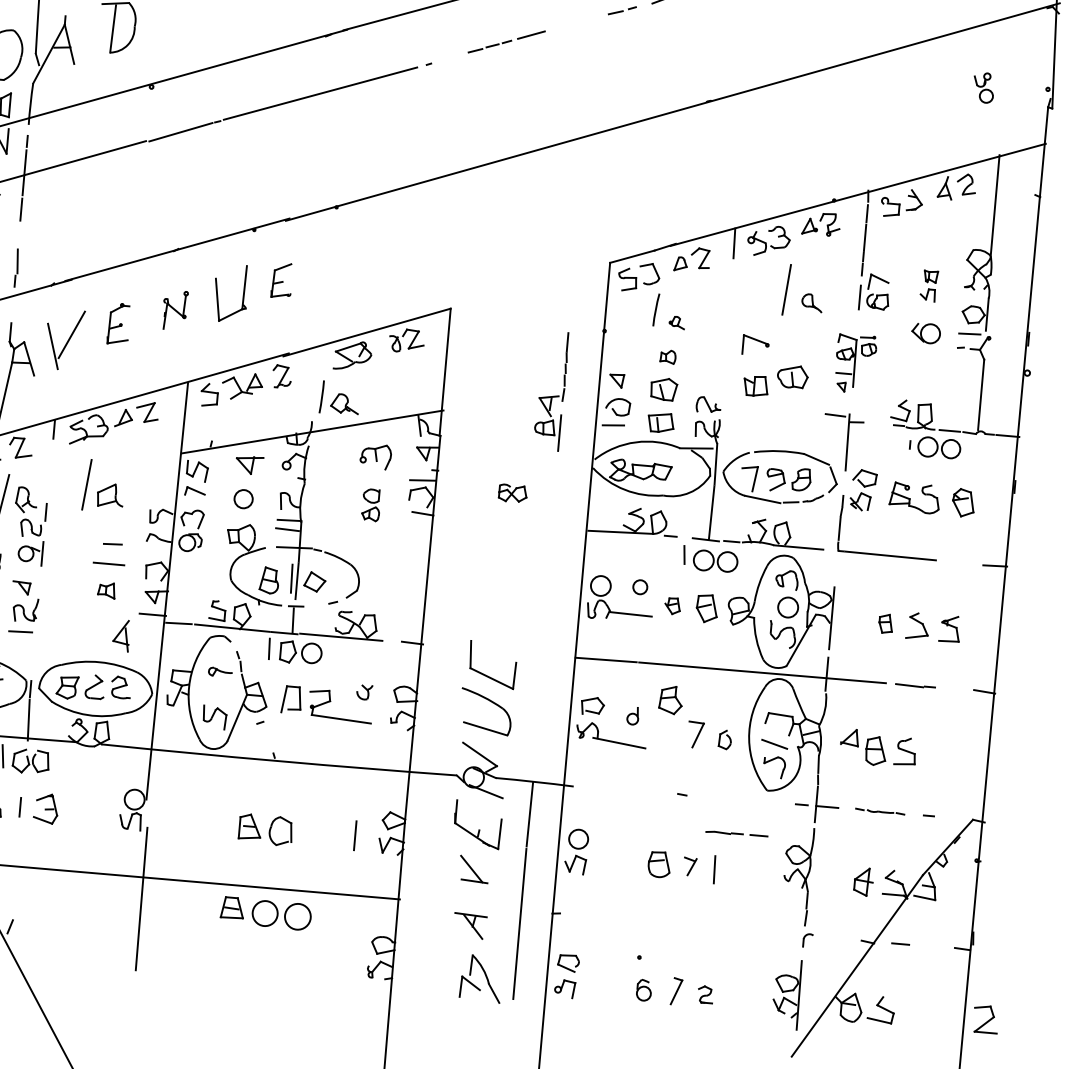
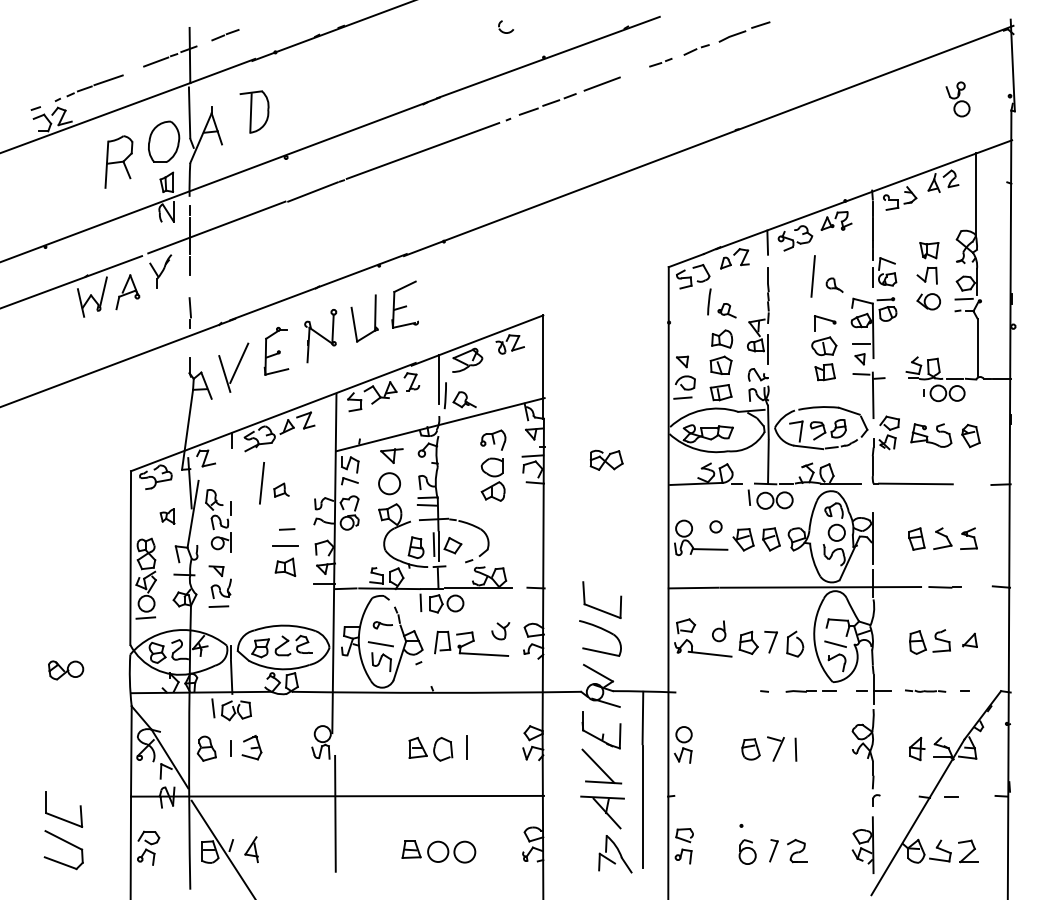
part: (506, 41) -> (569, 95), size x1.67
part: (983, 87) -> (957, 99), size x1.43
part: (281, 280) -> (404, 304), size x1.67
part: (928, 286) -> (927, 263), size x1.67
part: (174, 310) -> (320, 336), size x1.67
part: (676, 322) -> (726, 310), size x1.43
part: (118, 323) -> (276, 350), size x1.43
part: (756, 345) -> (825, 323), moved
part: (668, 356) -> (722, 338), size x1.67
part: (854, 363) -> (873, 331), size x1.43
line: (315, 376) -> (438, 379), added
part: (755, 386) -> (824, 372), moved
part: (551, 390) -> (758, 315), moved
part: (512, 492) -> (606, 459), size x1.43
part: (110, 494) -> (281, 489), size x0.71
circle: (243, 498) -> (389, 483), size x1.43
part: (370, 504) -> (492, 479), size x1.67
part: (106, 589) -> (285, 566), size x1.43
part: (672, 605) -> (743, 539), size x1.67
part: (885, 623) -> (916, 538), size x1.43
part: (121, 635) -> (251, 849), moved
part: (364, 692) -> (500, 631), size x1.43
line: (215, 695) -> (380, 644), added
part: (670, 699) -> (748, 642), moved
part: (633, 716) -> (719, 631), size x1.43
part: (849, 736) -> (969, 639), moved
part: (725, 739) -> (795, 643), size x1.67
line: (735, 834) -> (810, 691), moved
line: (354, 835) -> (466, 747), moved
part: (689, 866) -> (775, 748), size x1.67
part: (473, 869) -> (601, 766), size x1.67
part: (265, 913) -> (438, 851), moved
part: (470, 926) -> (602, 812), size x1.67
part: (644, 989) -> (747, 851), size x1.43
part: (705, 995) -> (797, 851), size x1.67
part: (985, 1019) -> (968, 851), moved

